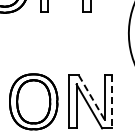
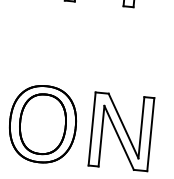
line: (91, 97) -> (123, 125), dashed -> solid
line: (111, 102) -> (150, 135), dashed -> solid

